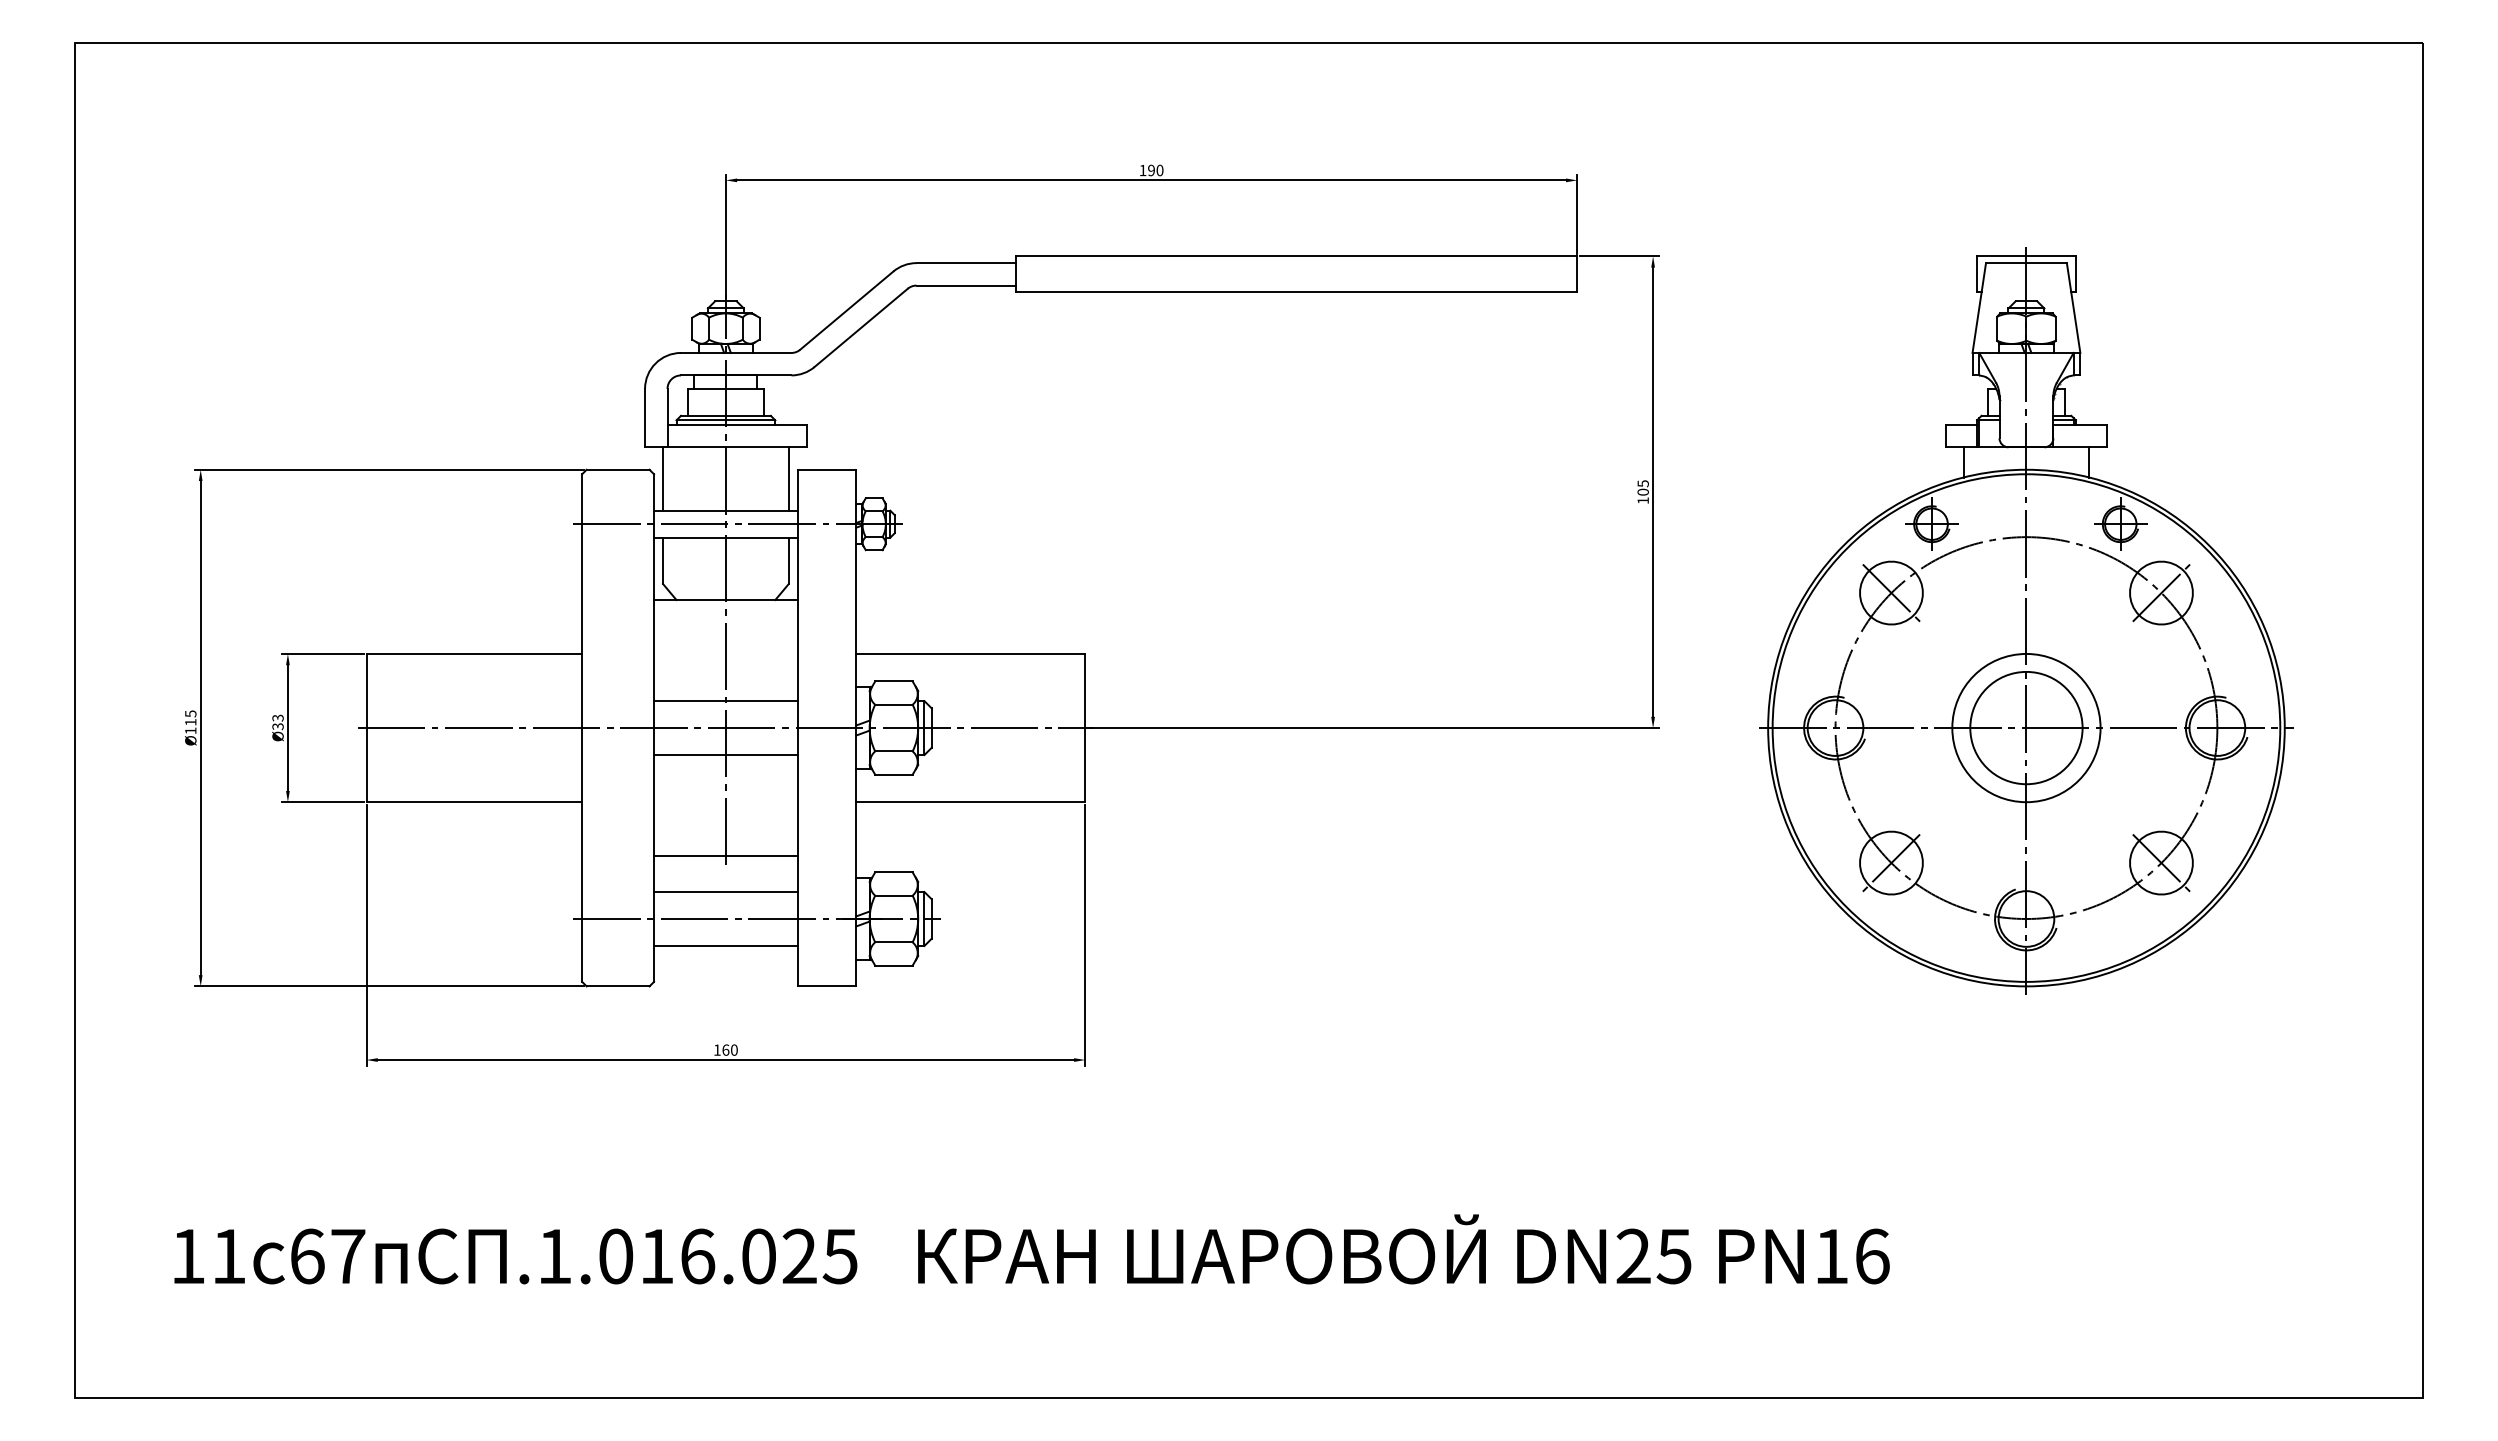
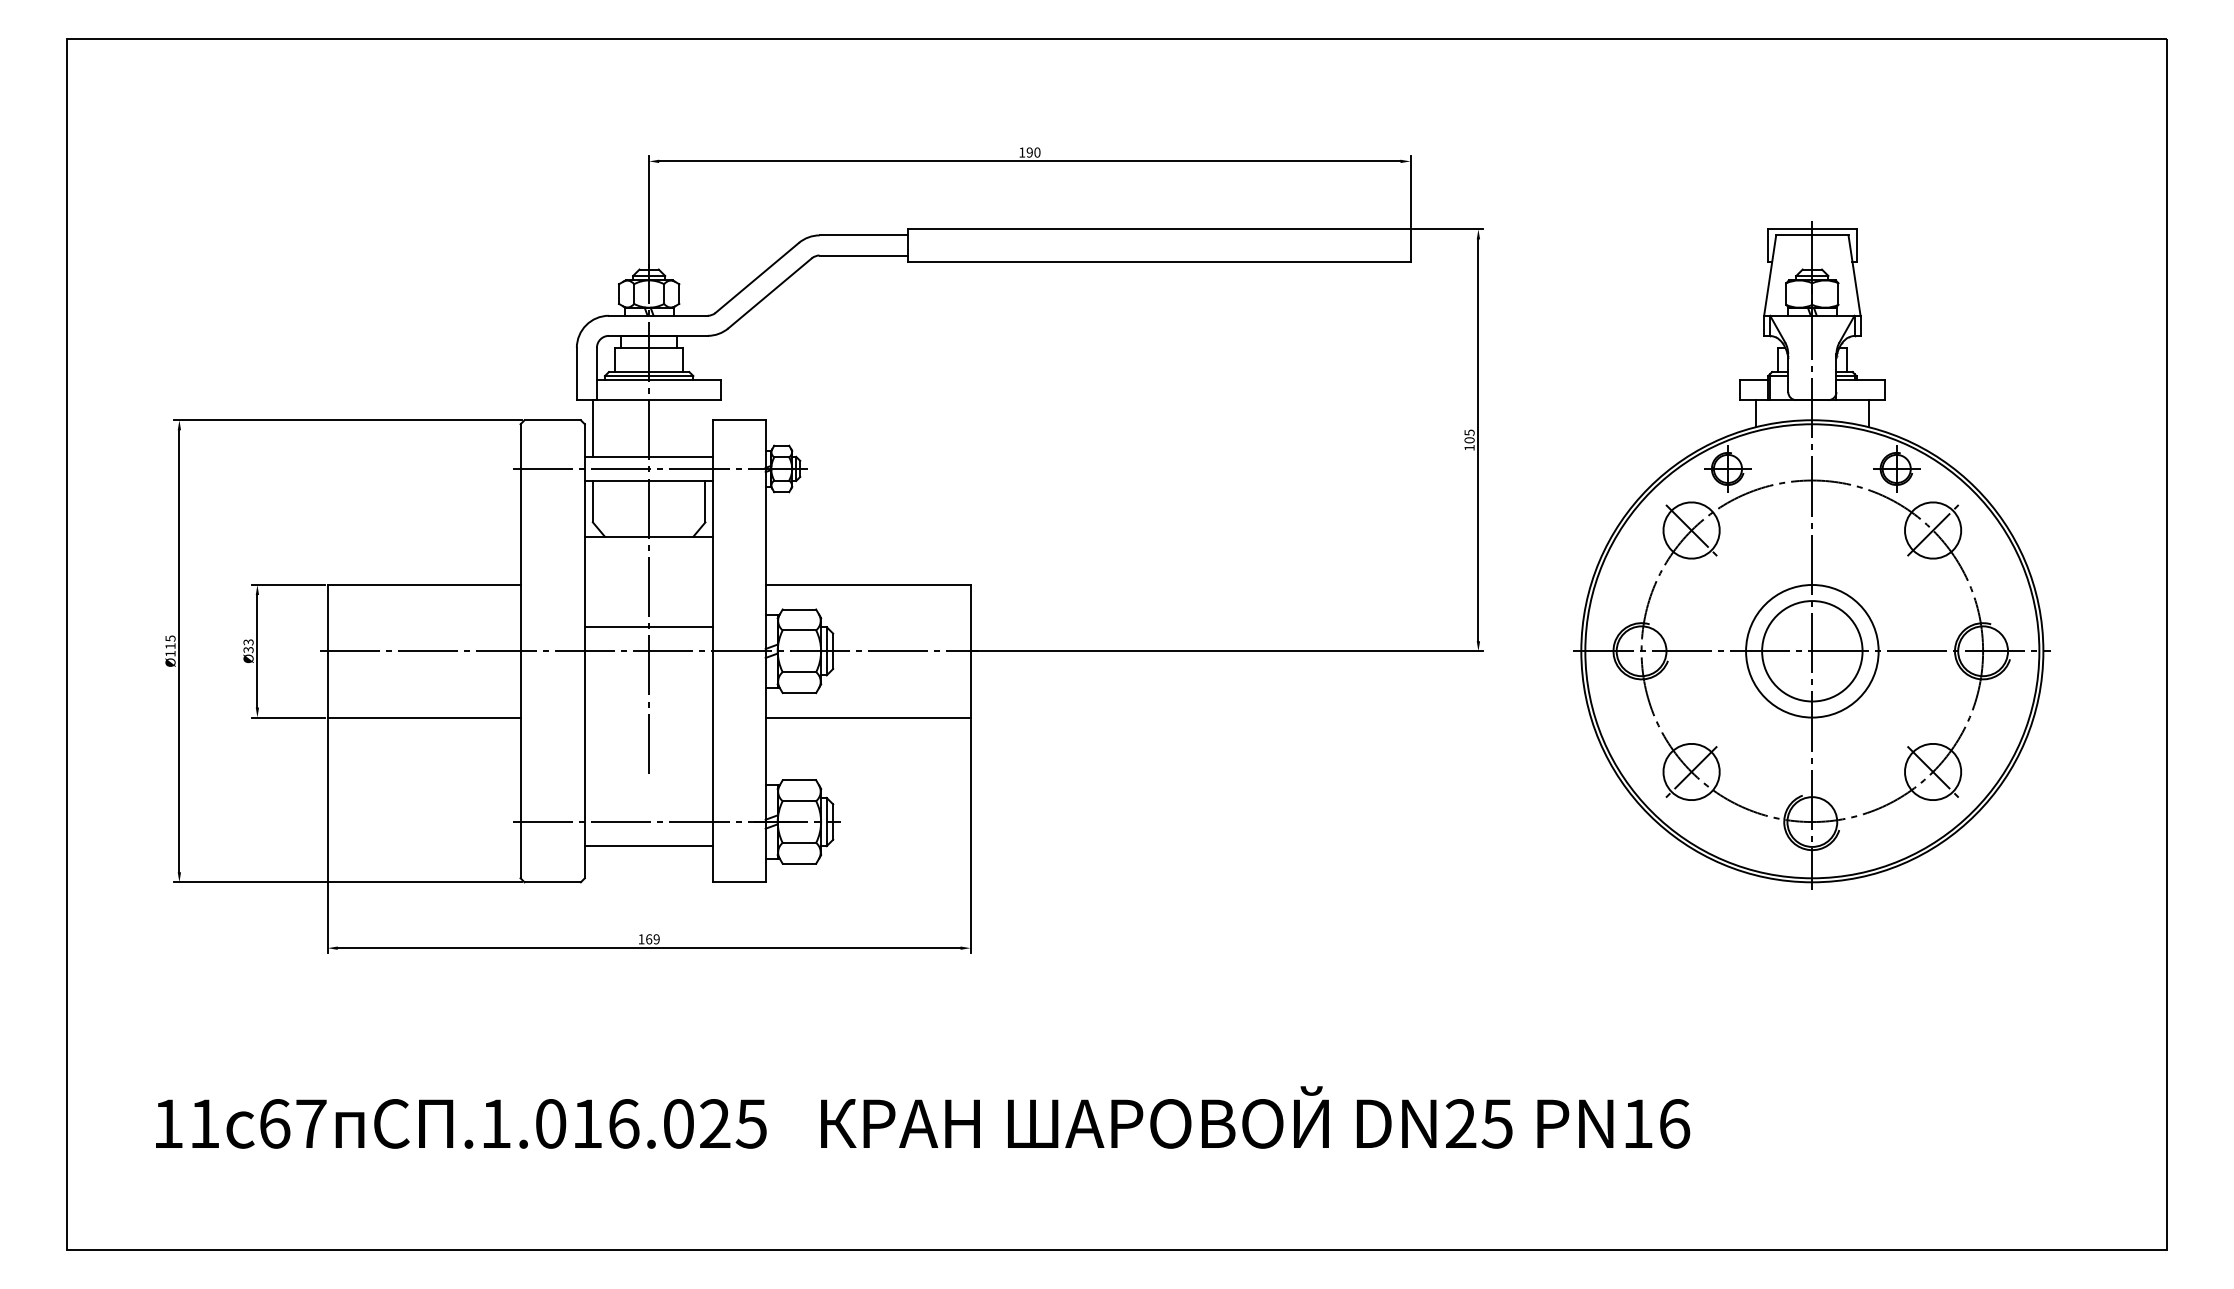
line: (788, 478) -> (705, 428), removed
line: (725, 755) -> (648, 675), removed
line: (725, 856) -> (648, 766), removed
line: (725, 892) -> (648, 798), removed
text: (733, 1049) -> (655, 938), 160 -> 169

